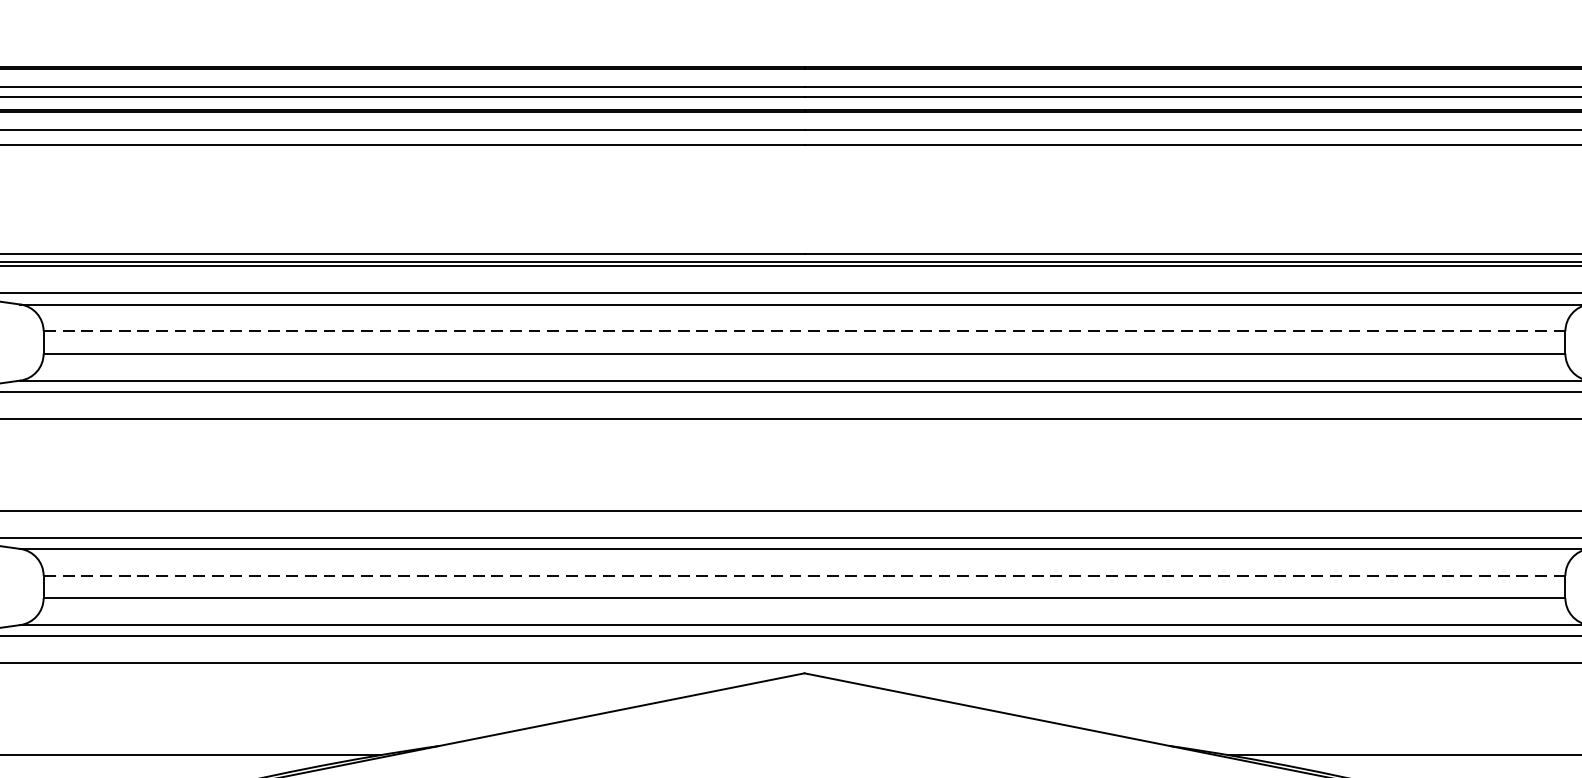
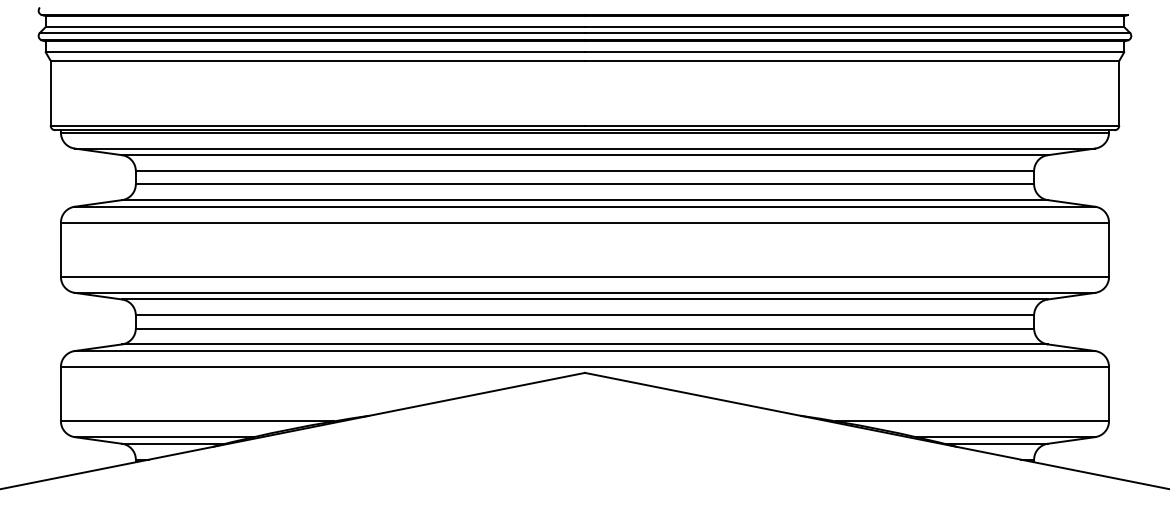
line: (803, 332) -> (584, 171), dashed -> solid
line: (803, 576) -> (584, 315), dashed -> solid

